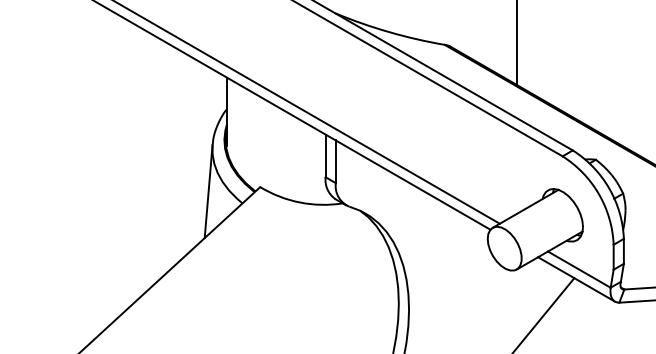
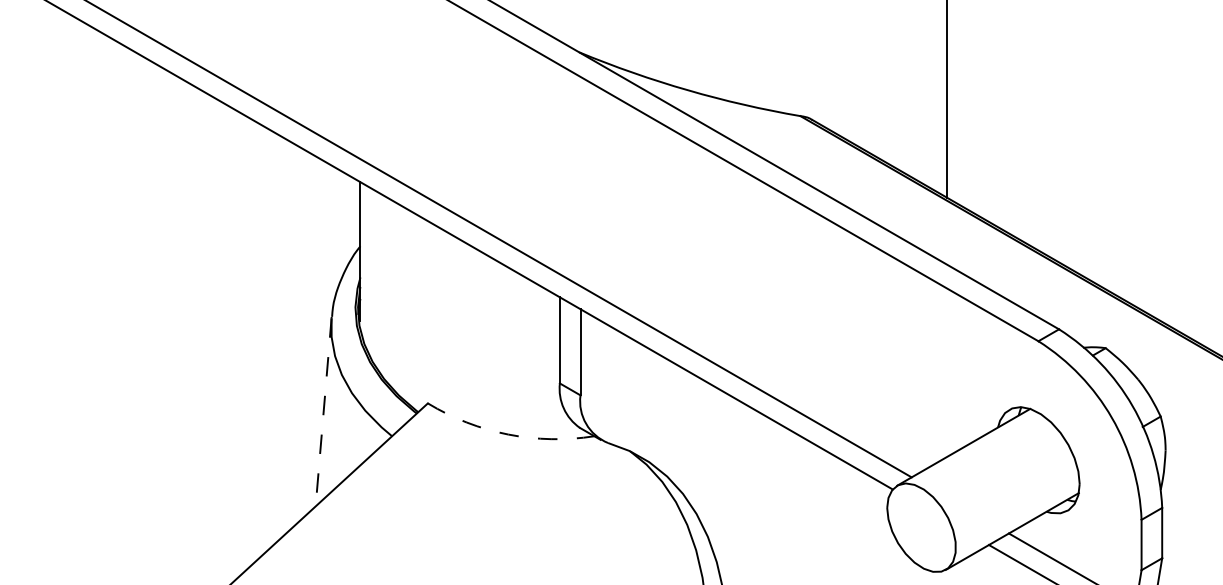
line: (208, 191) -> (323, 412), solid -> dashed
arc: (300, 202) -> (509, 434), solid -> dashed

